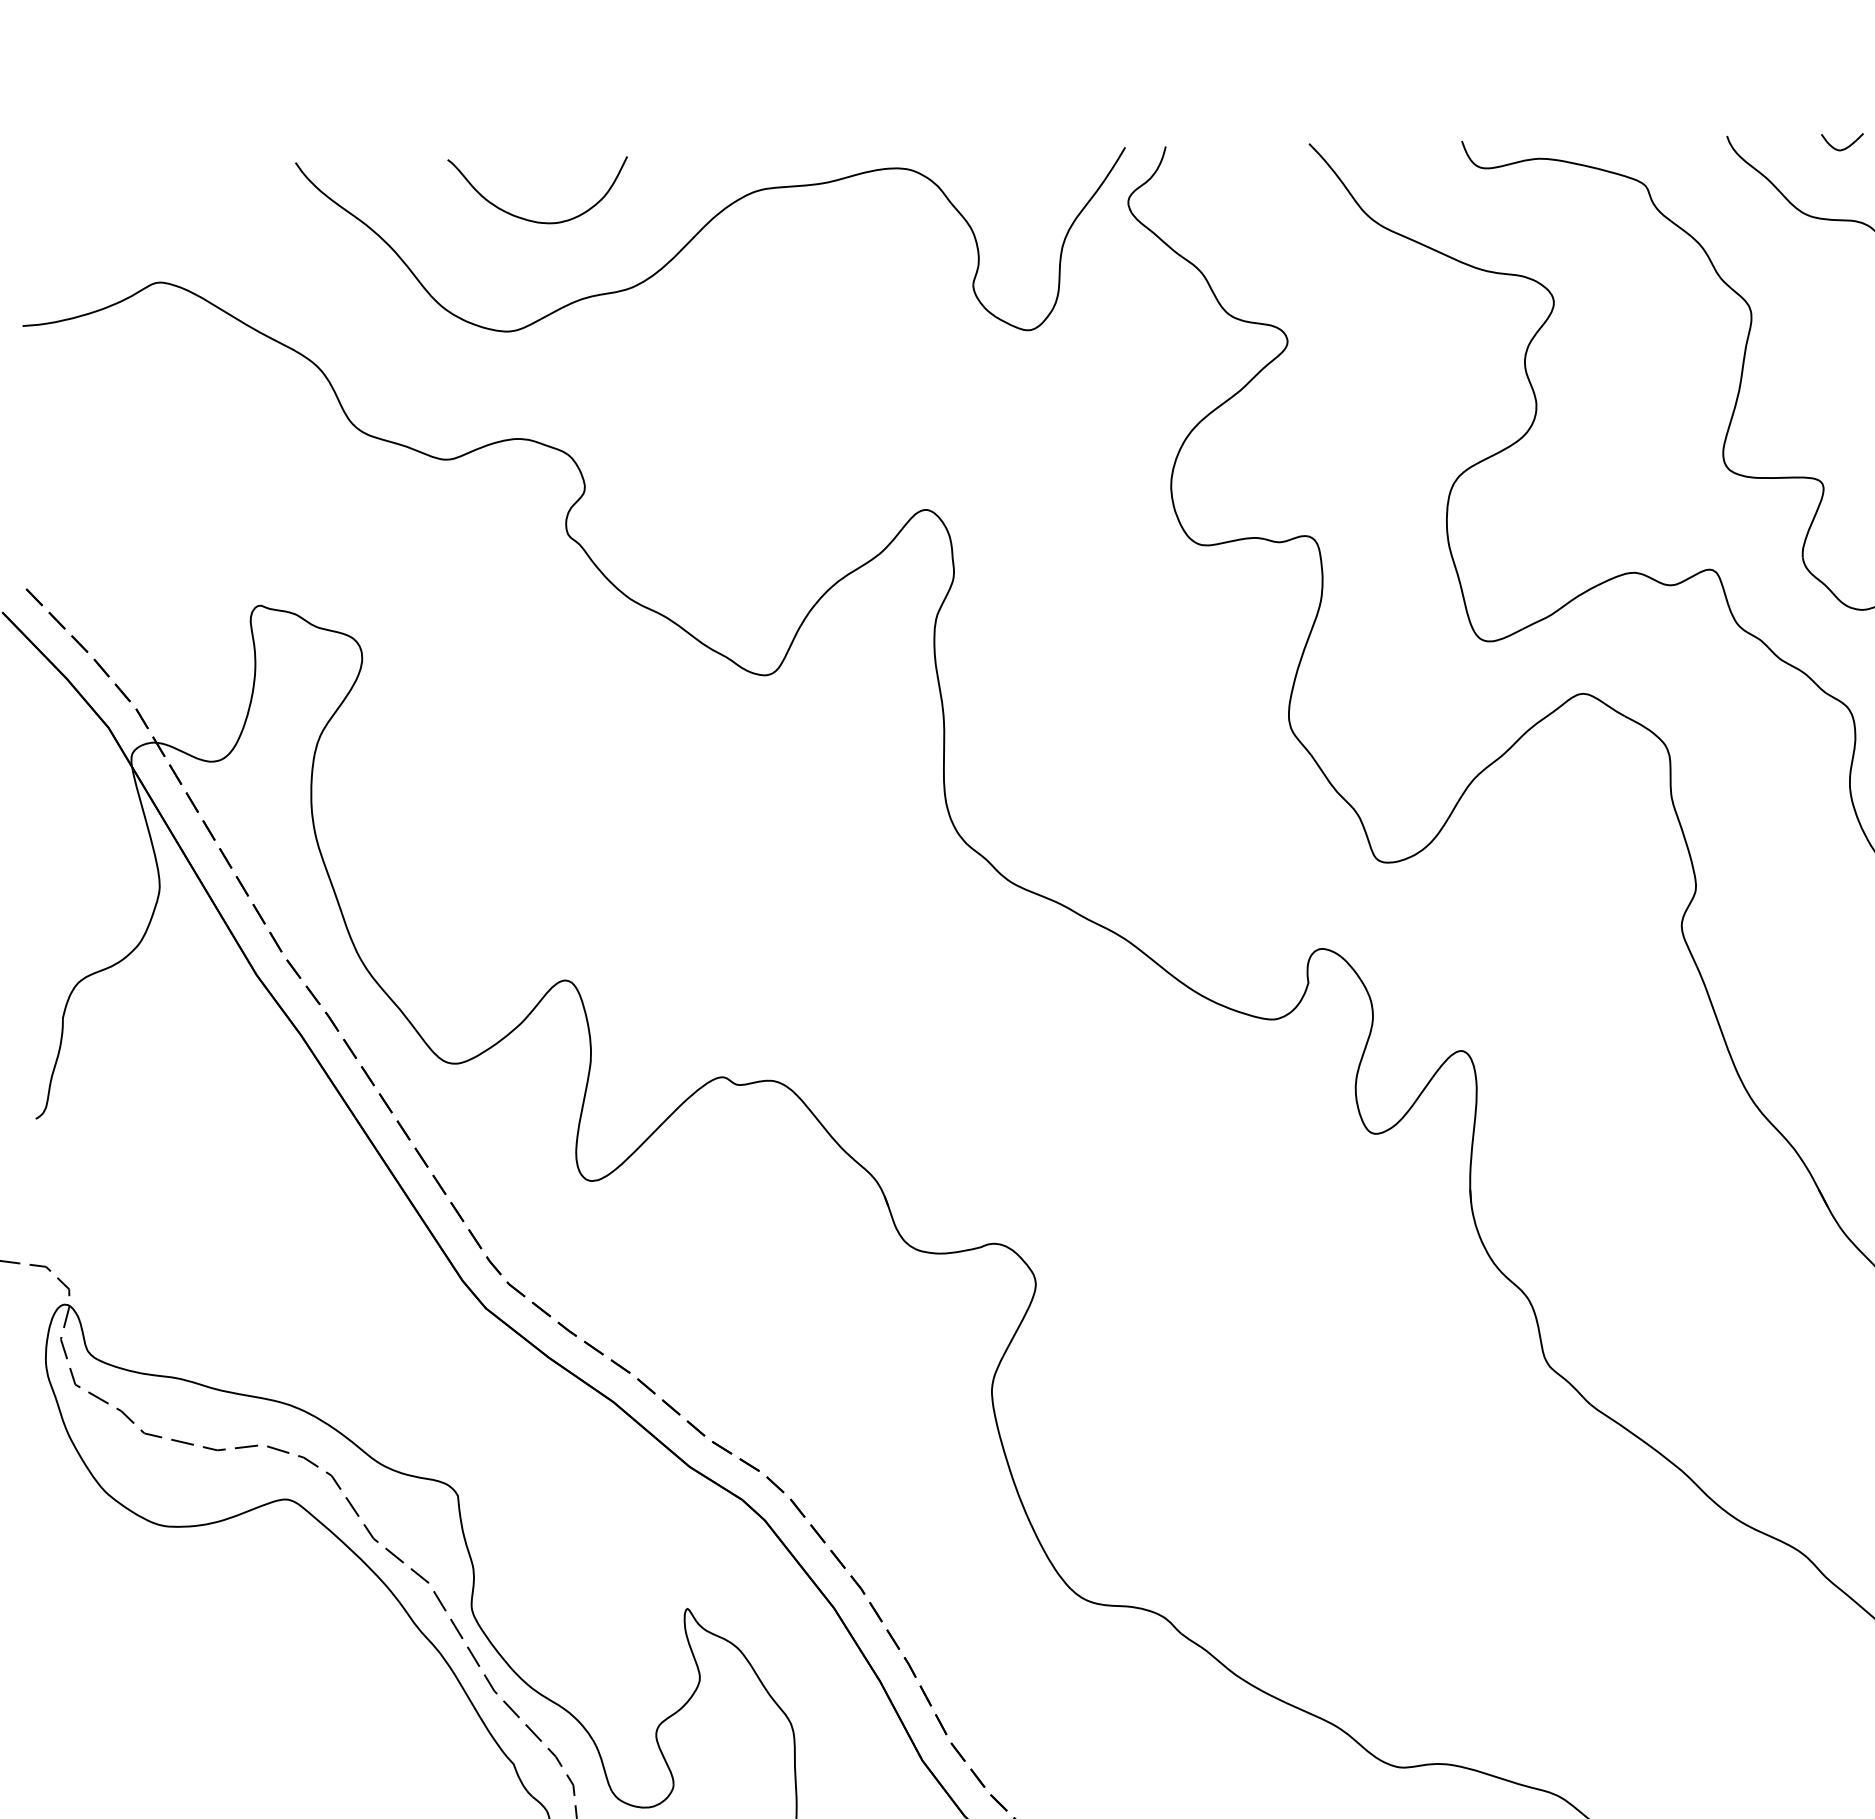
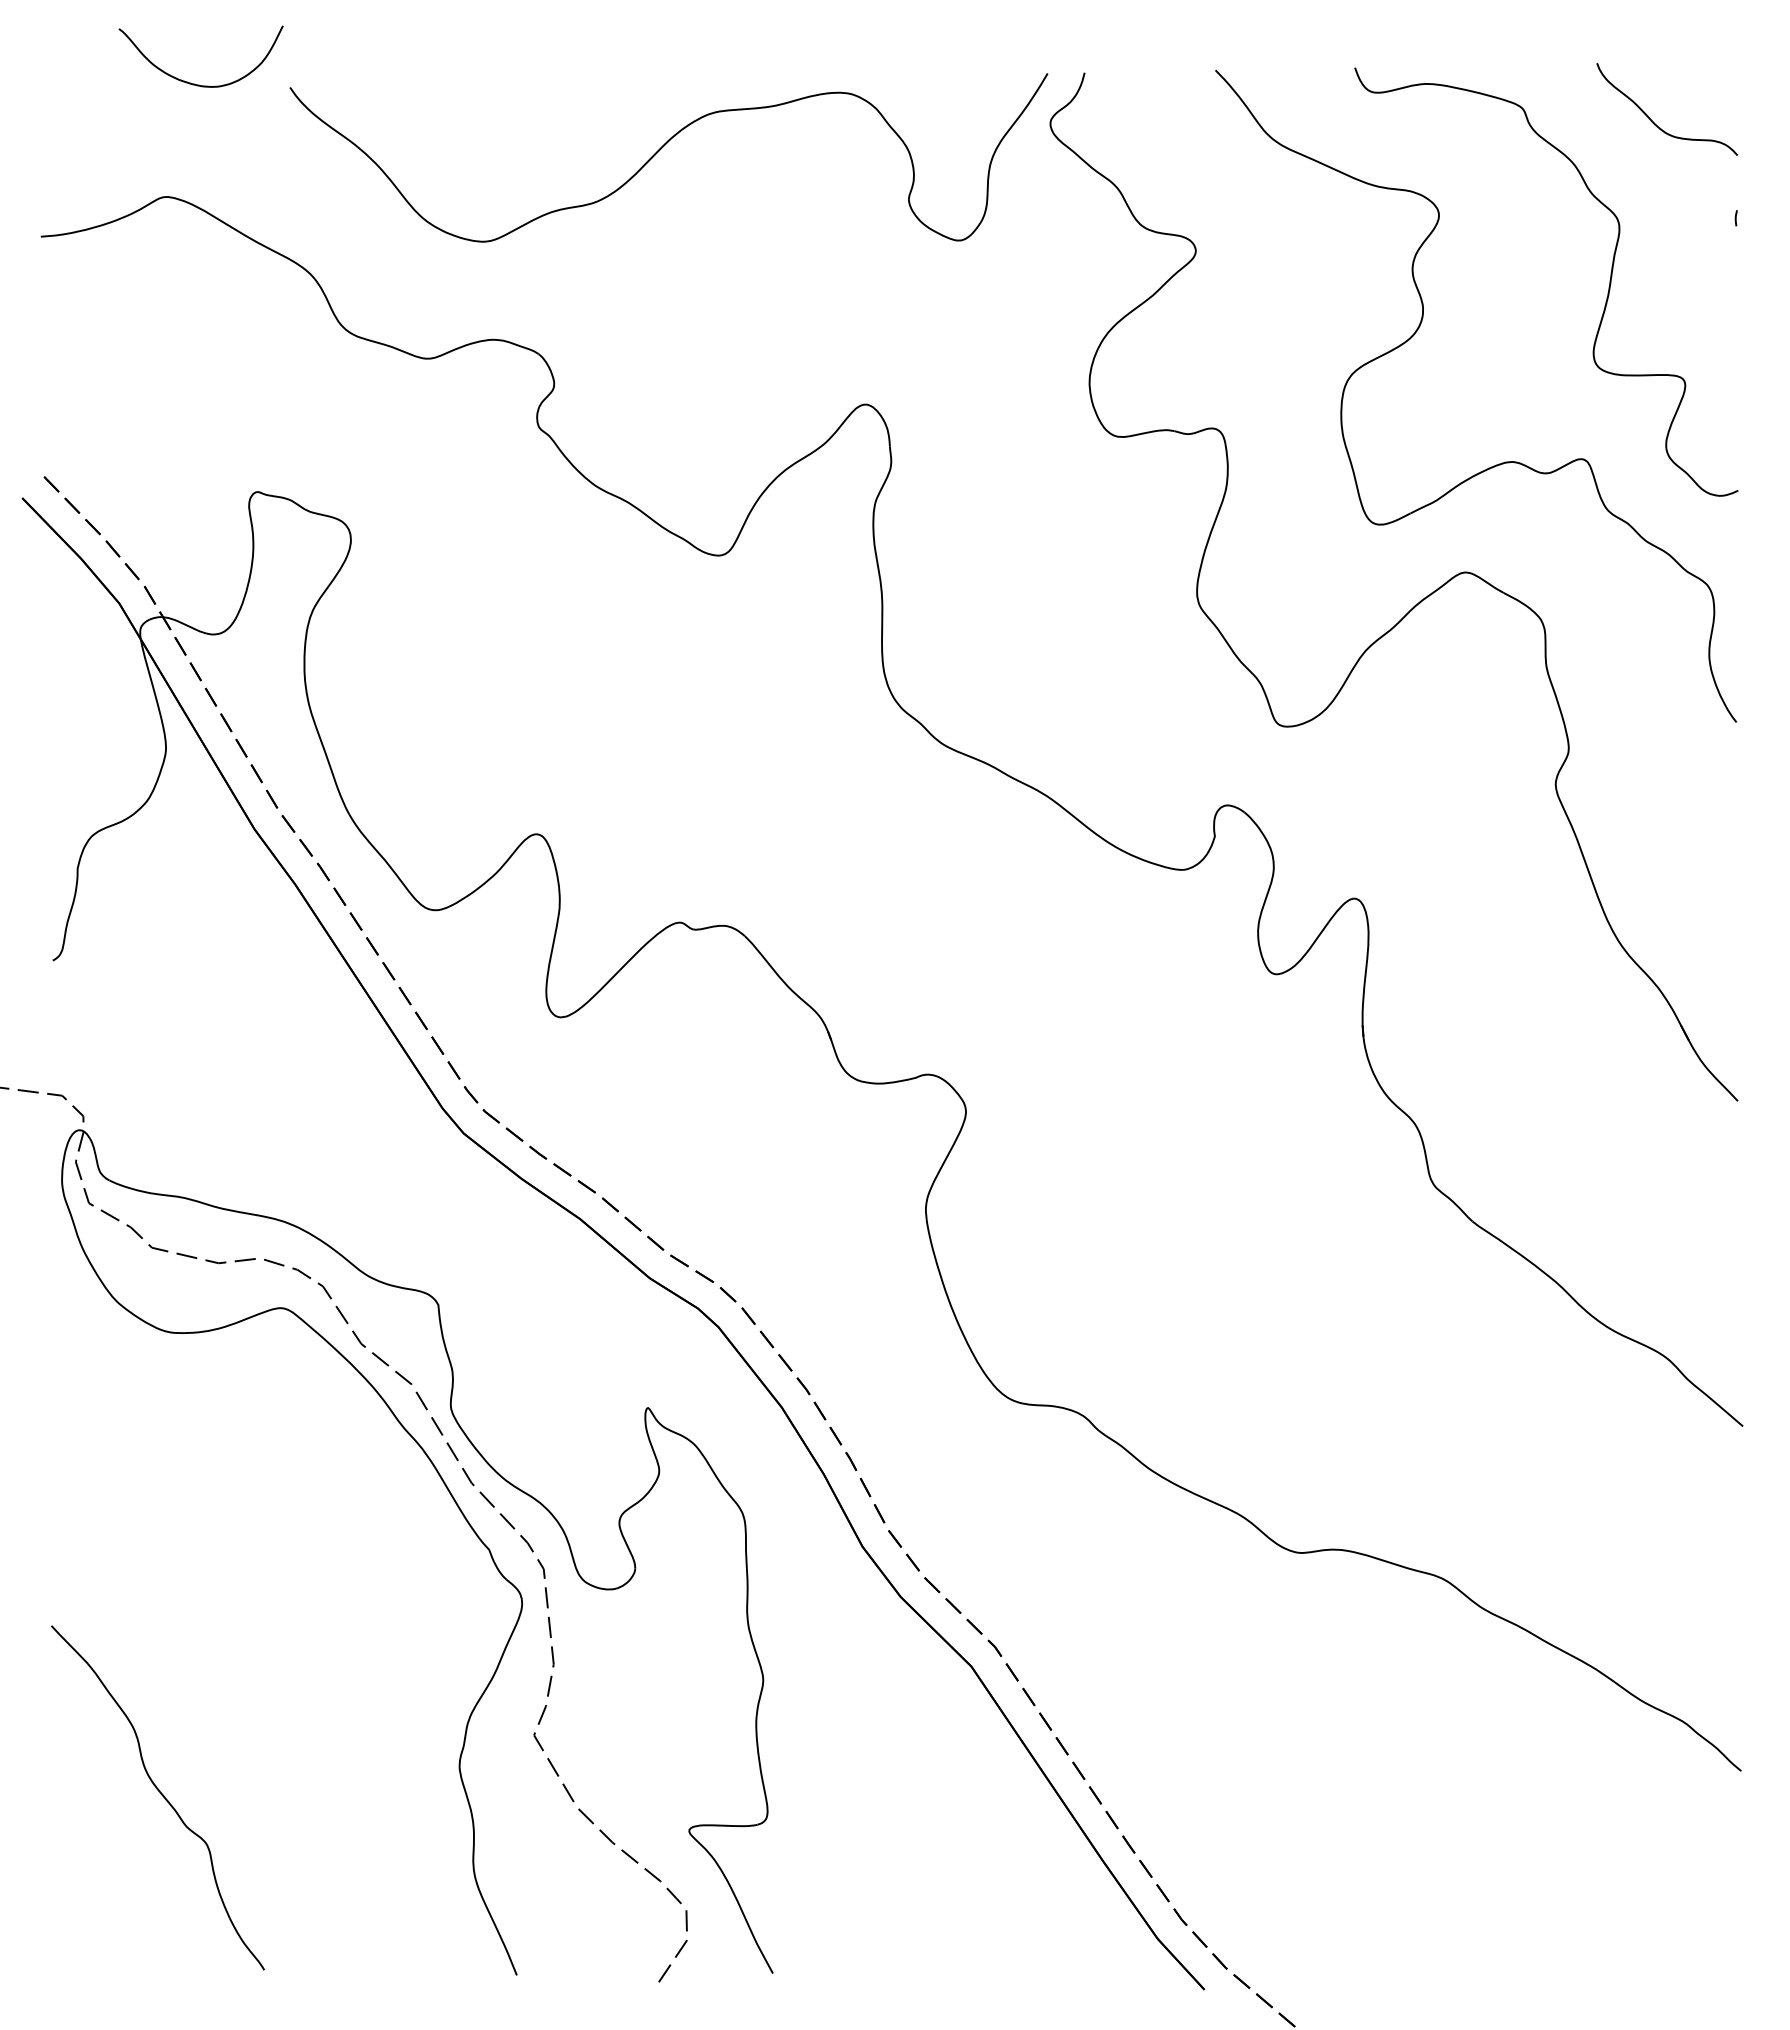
curve: (1845, 147) -> (1705, 73), removed
curve: (530, 219) -> (194, 83), moved

